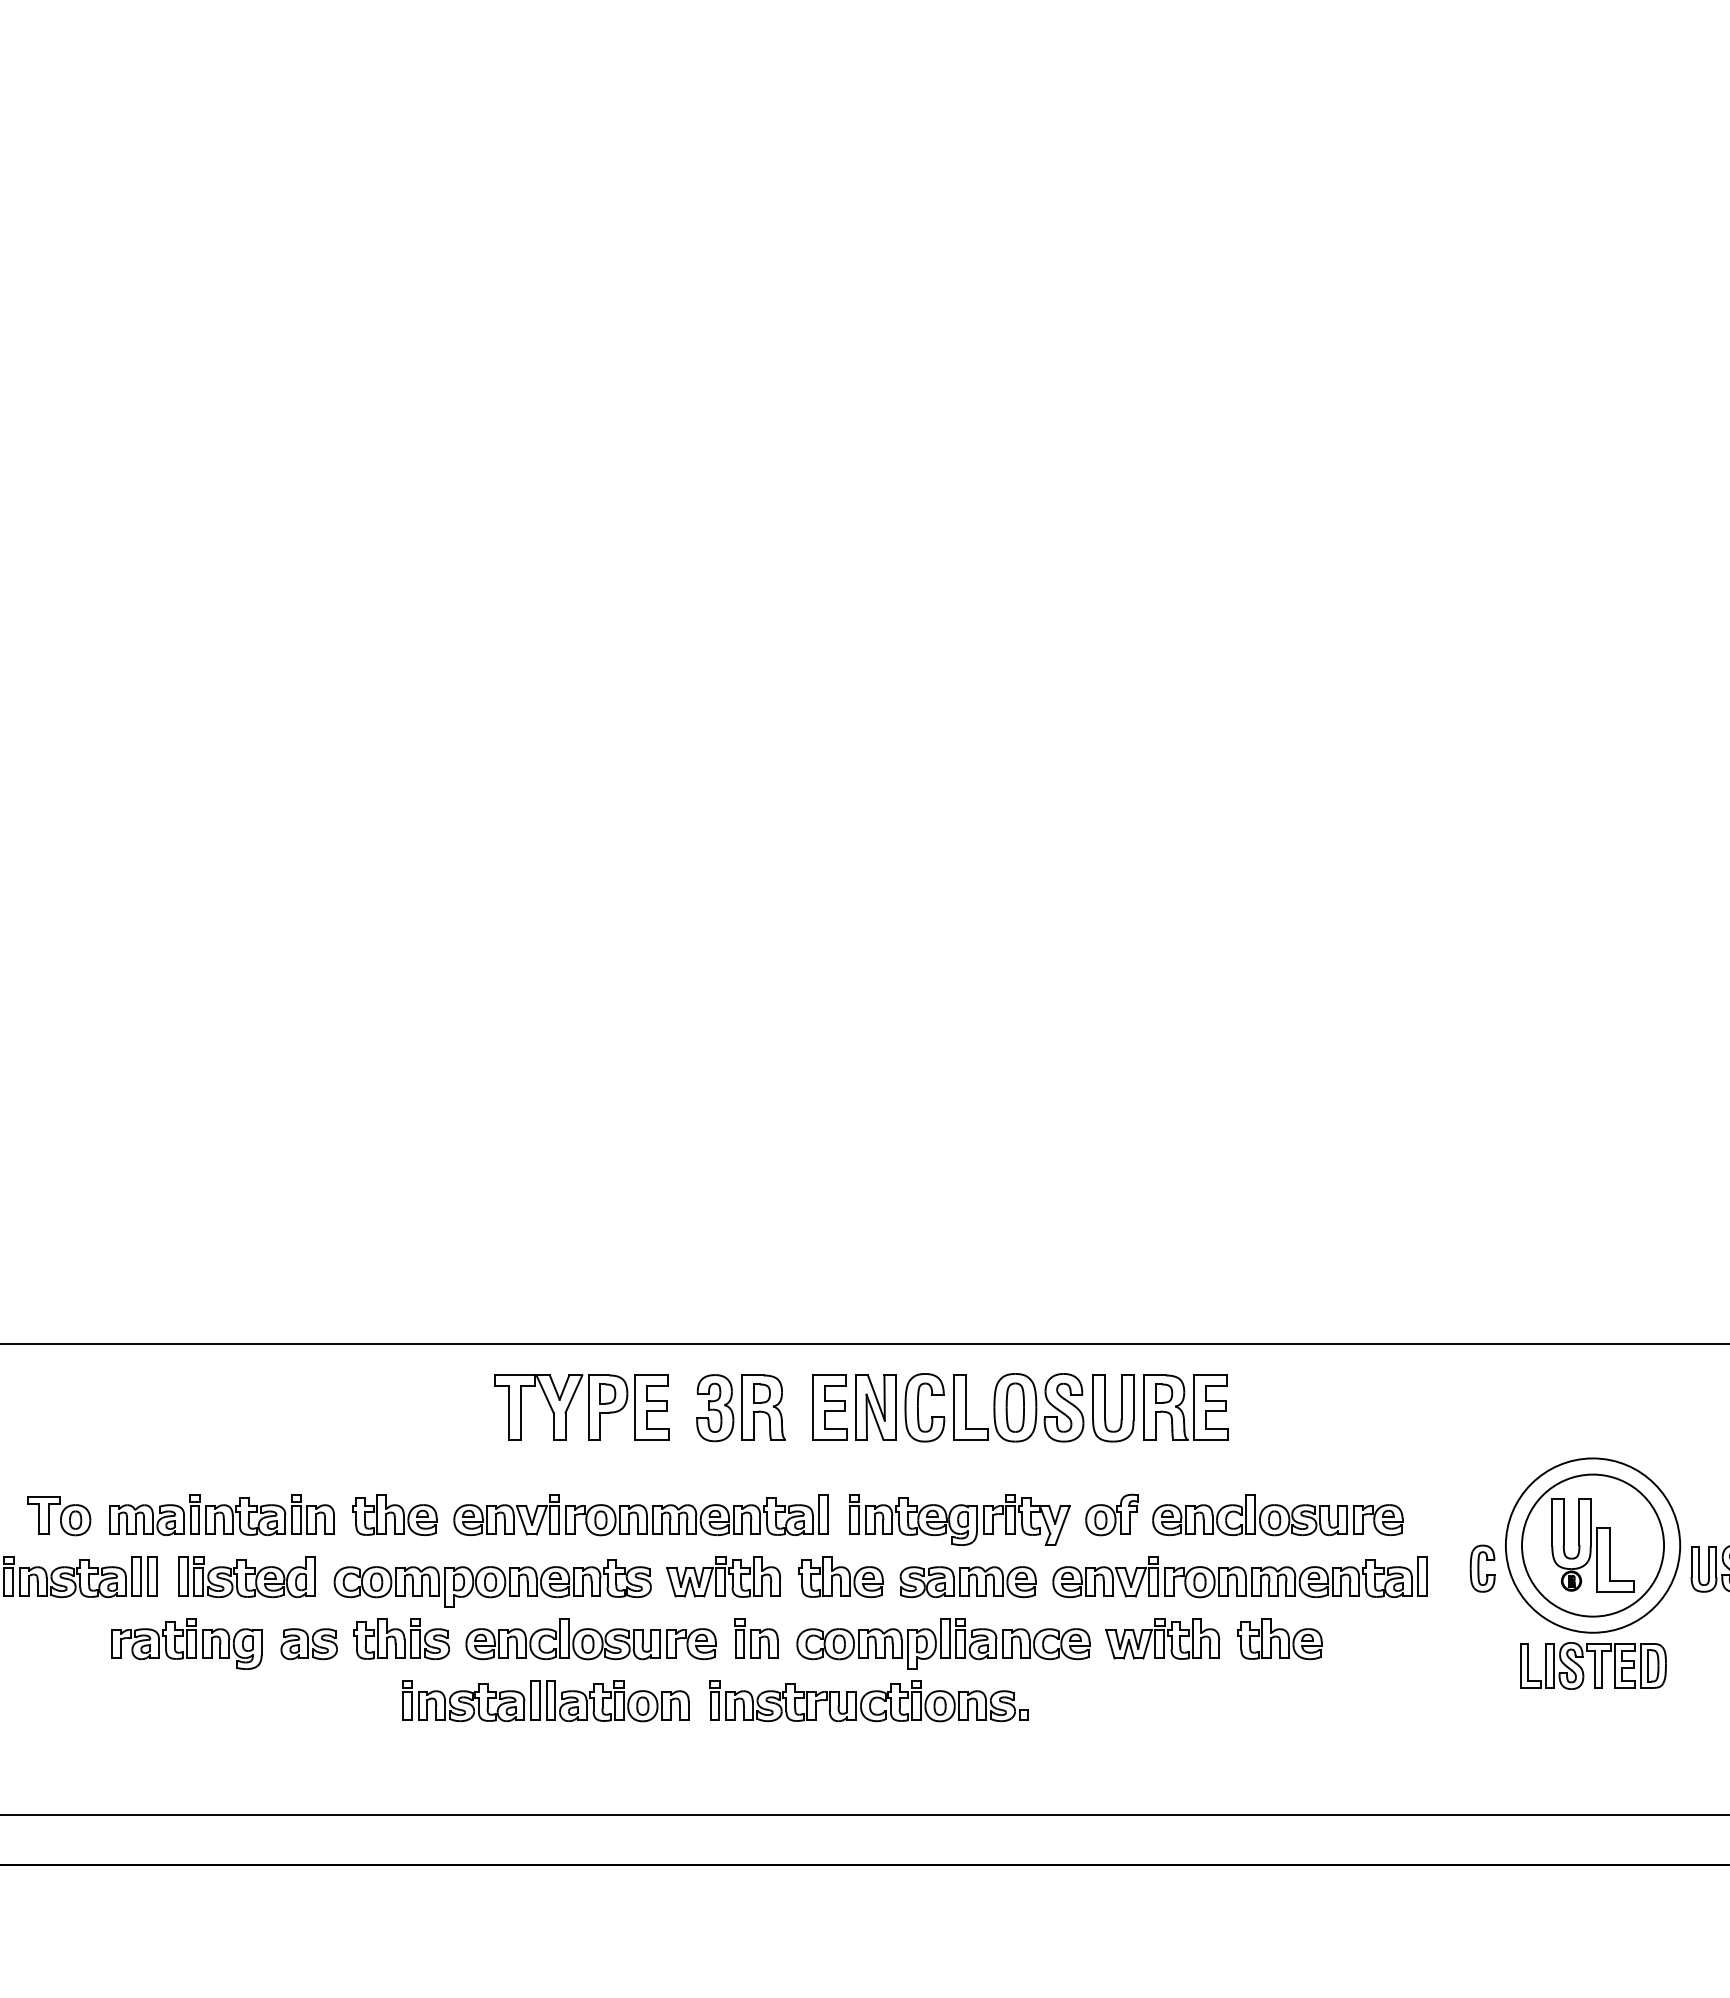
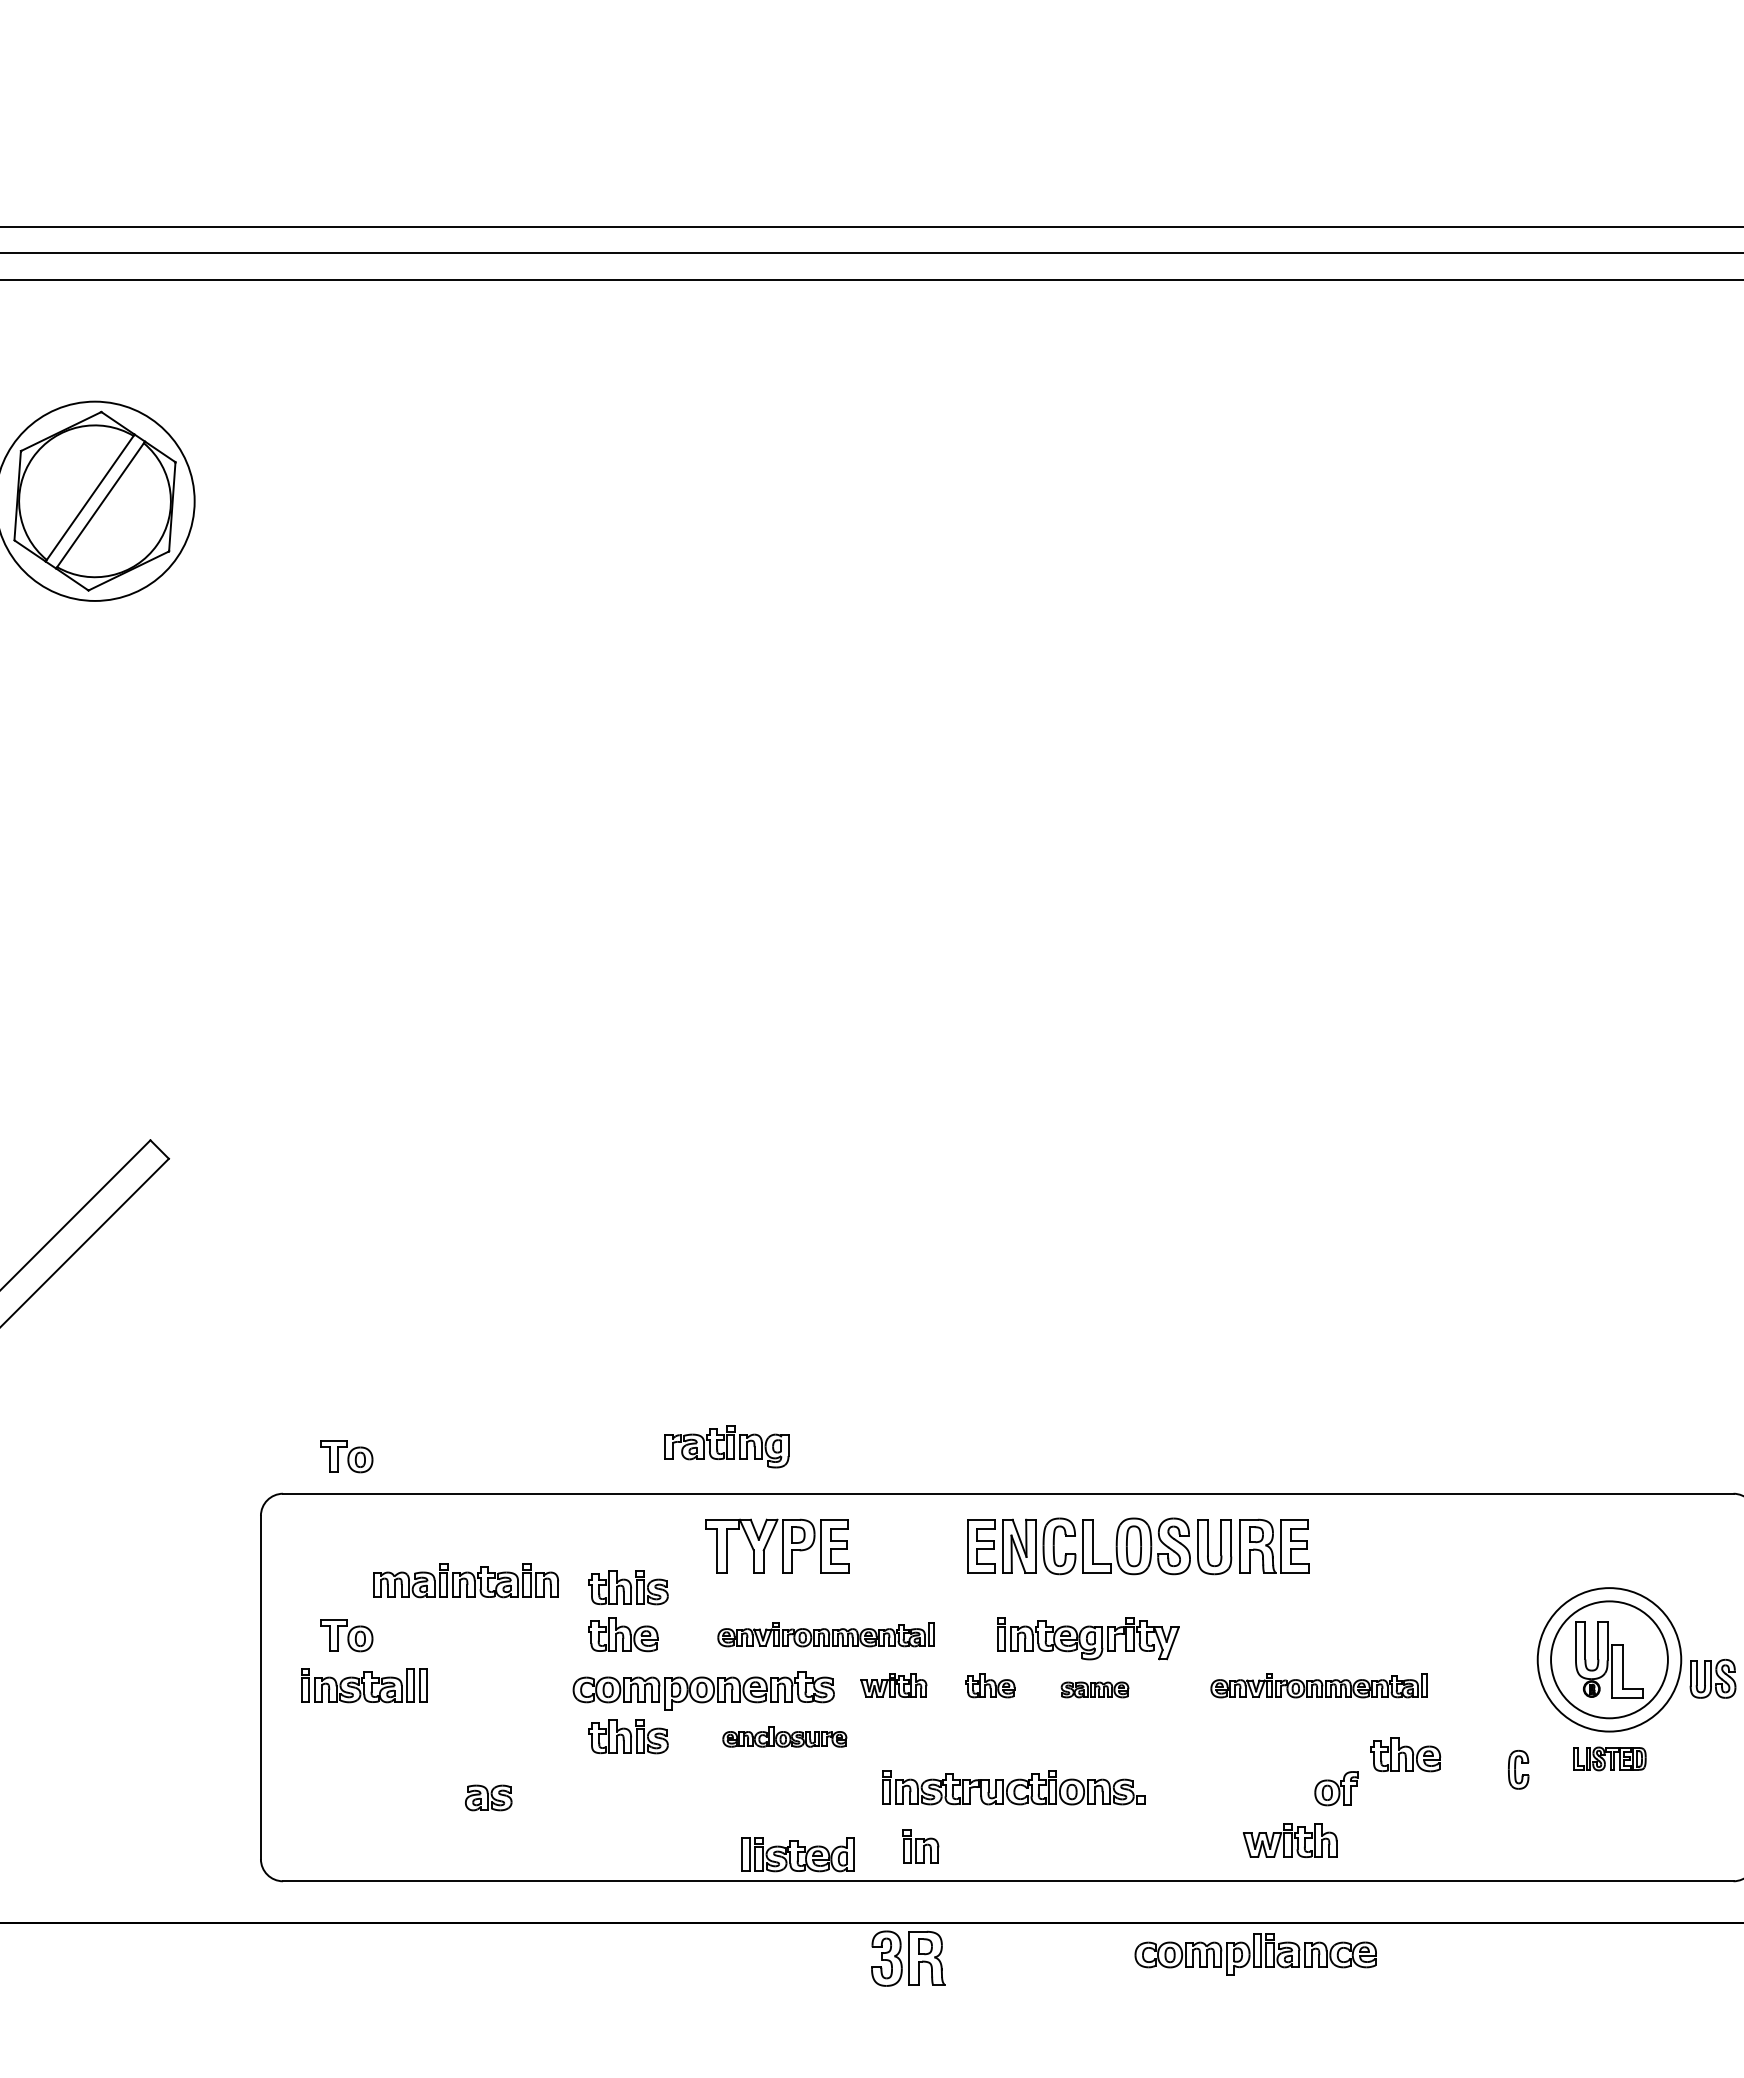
part: (58, 1298) -> (346, 1456), added
part: (741, 1407) -> (908, 1958), moved
part: (401, 1457) -> (628, 1587), added
part: (221, 1514) -> (465, 1580), moved
part: (640, 1514) -> (825, 1634), size x0.7
part: (1111, 1514) -> (1336, 1788), moved
part: (1277, 1514) -> (1349, 1634), removed
part: (1482, 1568) -> (1518, 1769), moved
part: (245, 1576) -> (797, 1854), moved
part: (723, 1576) -> (893, 1685), size x0.7
part: (841, 1576) -> (990, 1685), size x0.7
part: (1239, 1576) -> (1318, 1685), size x0.7
part: (967, 1581) -> (1094, 1689), size x0.6
part: (590, 1638) -> (784, 1736), size x0.6
part: (756, 1638) -> (920, 1846), moved
part: (1162, 1638) -> (1290, 1840), moved
part: (1279, 1638) -> (1405, 1754), moved
part: (186, 1643) -> (726, 1446), moved
part: (308, 1643) -> (488, 1797), moved
part: (943, 1643) -> (1255, 1954), moved
part: (1593, 1665) -> (1609, 1758), size x0.6
part: (545, 1700) -> (747, 1787), removed

